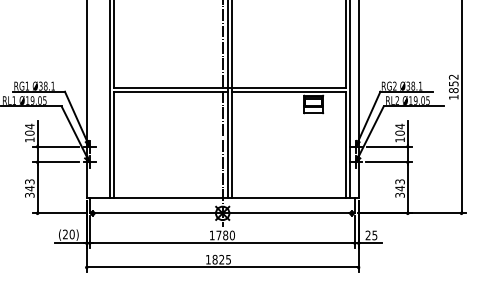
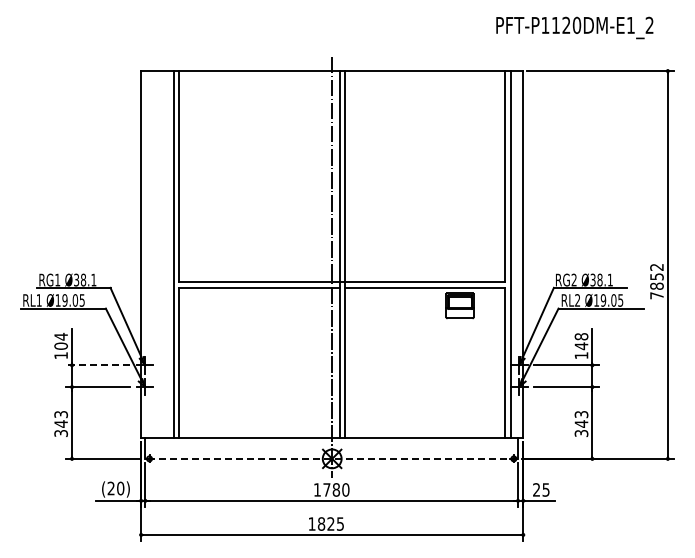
text: (453, 97) -> (656, 295), 1852 -> 7852
text: (400, 129) -> (581, 341), 104 -> 148
line: (55, 146) -> (97, 365), solid -> dashed
line: (222, 213) -> (331, 458), solid -> dashed

